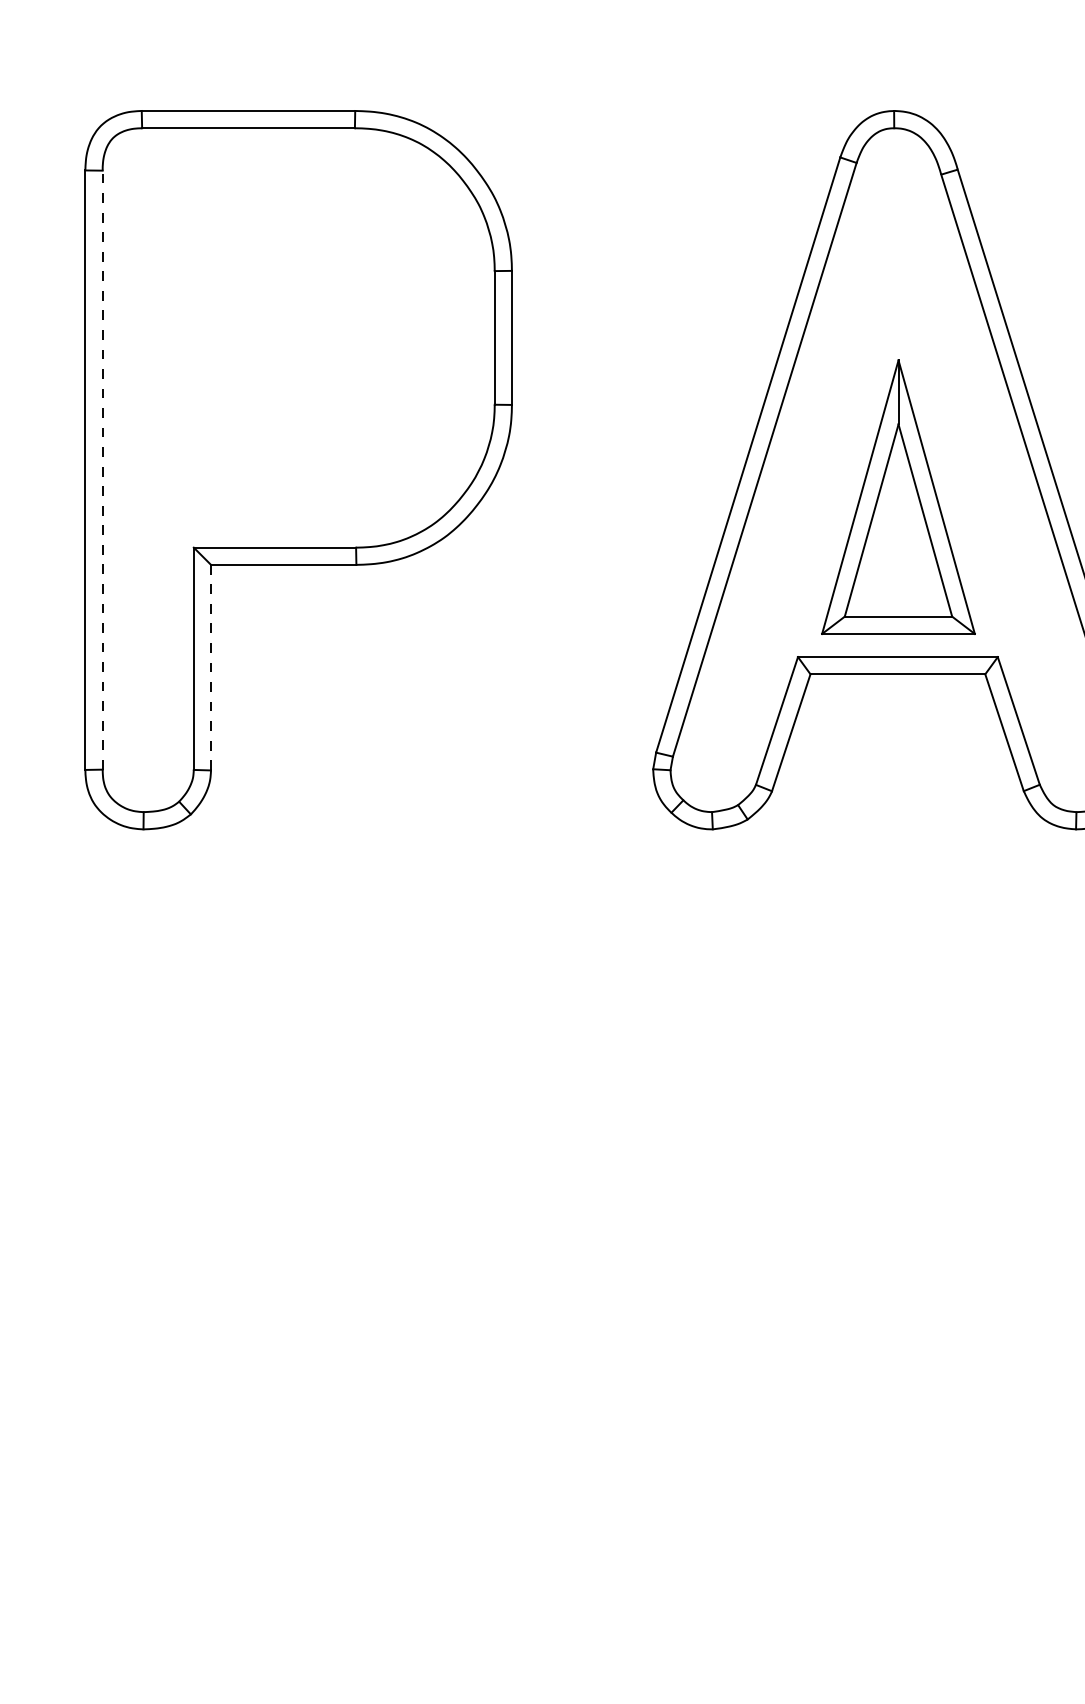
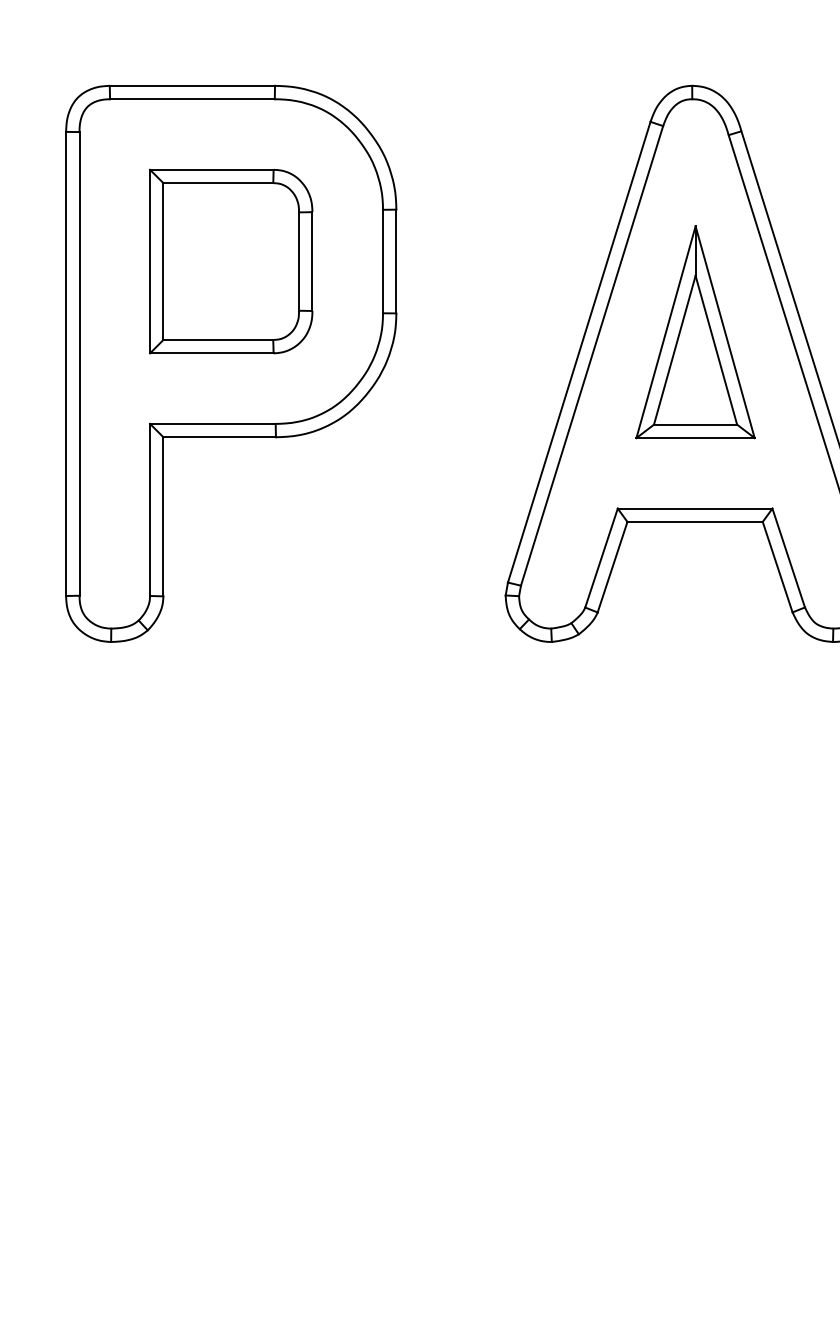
part: (298, 337) -> (231, 261), added
line: (102, 469) -> (79, 363), dashed -> solid
part: (898, 496) -> (695, 331), moved
line: (211, 667) -> (163, 516), dashed -> solid

